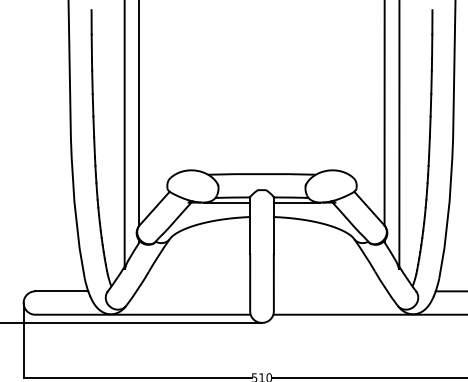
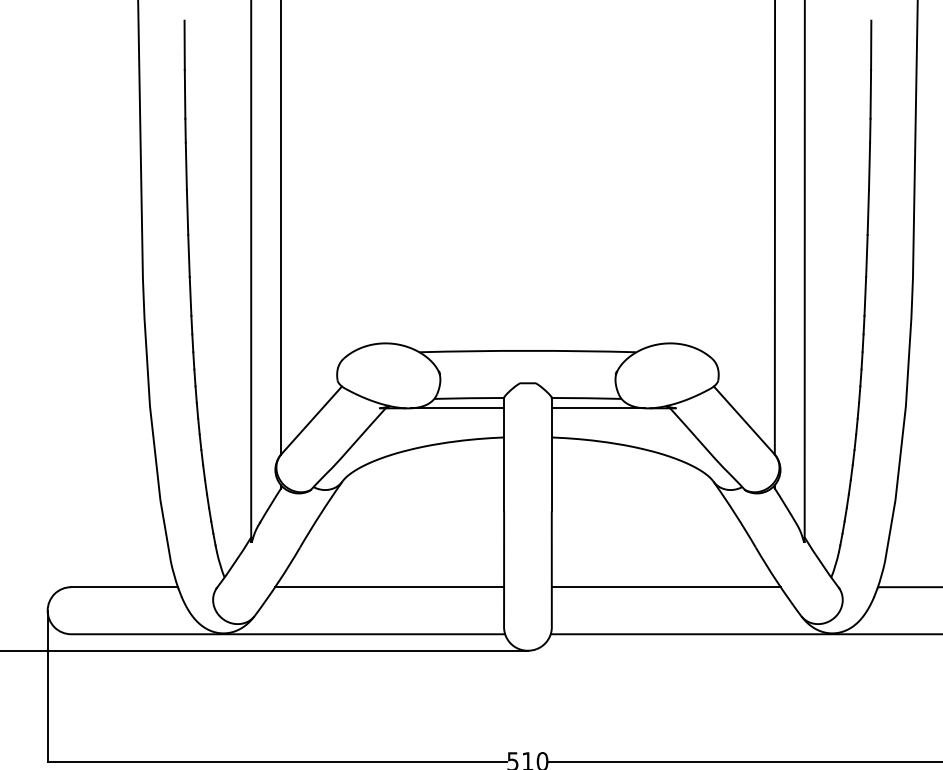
line: (193, 291) -> (389, 587), added
line: (330, 291) -> (665, 587), added

